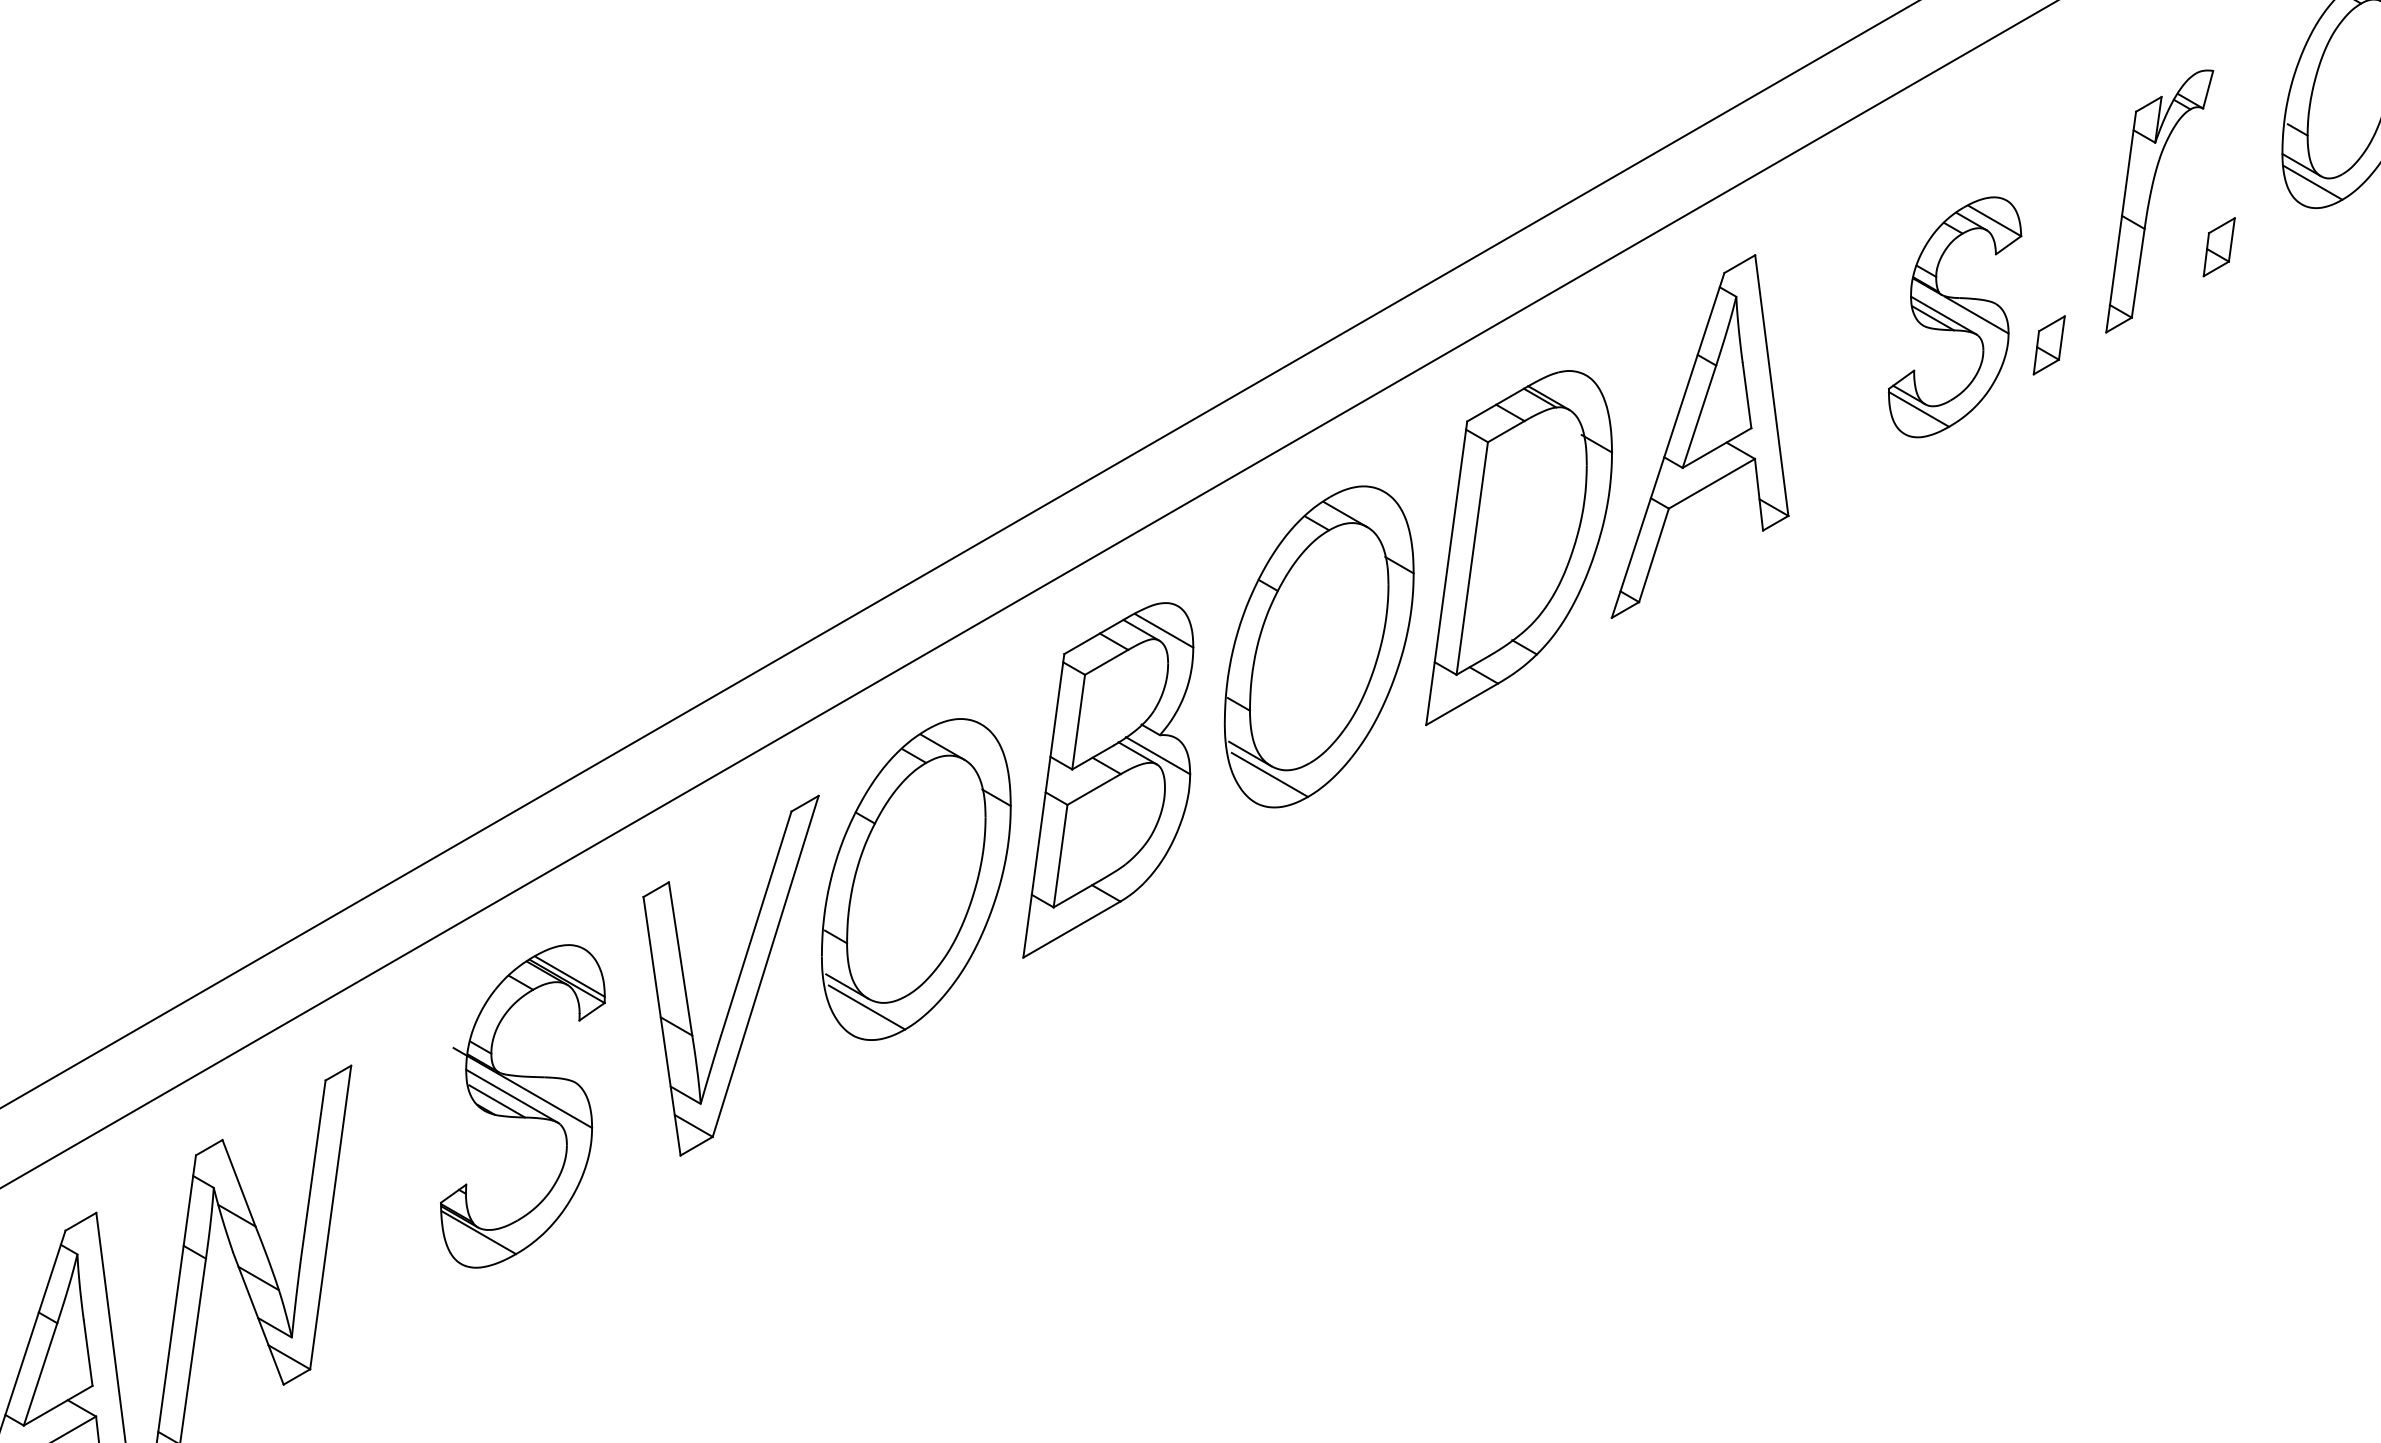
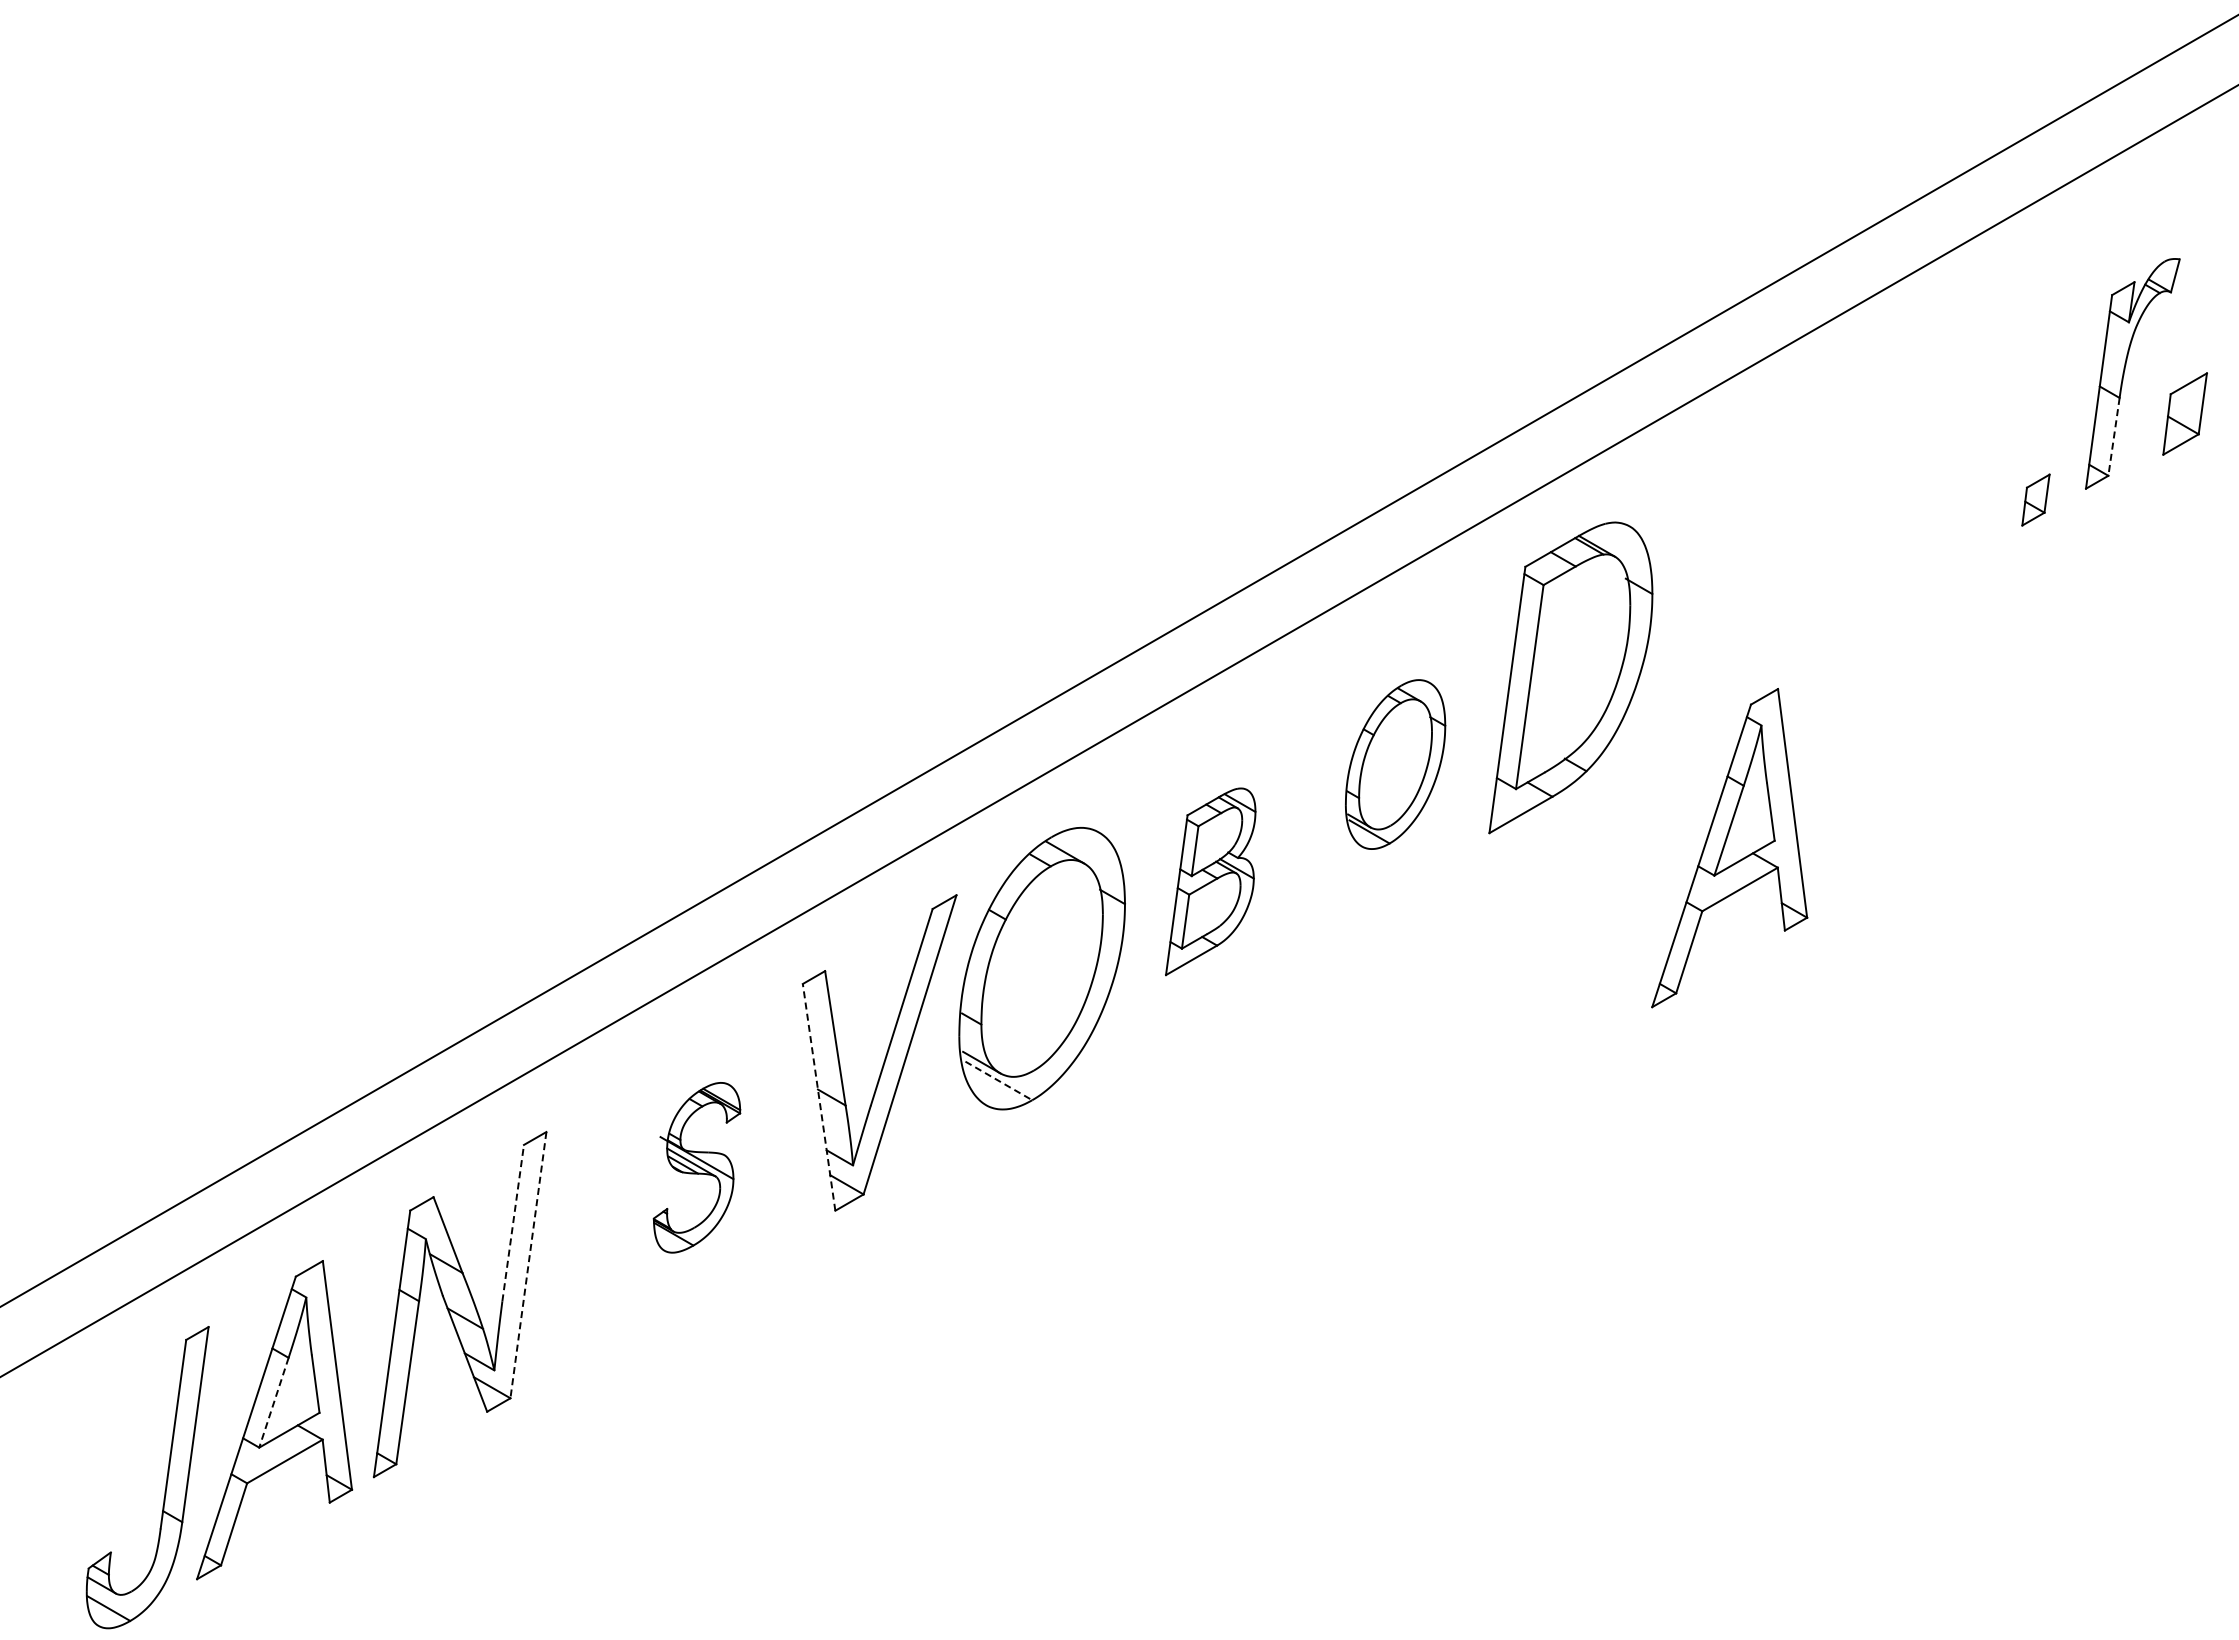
part: (2218, 246) -> (2184, 413), size x1.6
line: (2137, 274) -> (2113, 437), solid -> dashed
part: (1955, 317) -> (1953, 475), removed
part: (1699, 437) -> (1729, 848), moved
part: (1319, 646) -> (1395, 764), size x0.6
part: (1108, 780) -> (1210, 881), size x0.6
line: (866, 1007) -> (998, 1080), solid -> dashed
line: (662, 1026) -> (819, 1097), solid -> dashed
part: (522, 1106) -> (696, 1167), size x0.6
line: (313, 1170) -> (513, 1223), solid -> dashed
line: (330, 1217) -> (528, 1265), solid -> dashed
line: (40, 1375) -> (273, 1403), solid -> dashed

